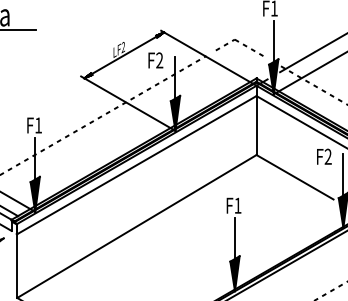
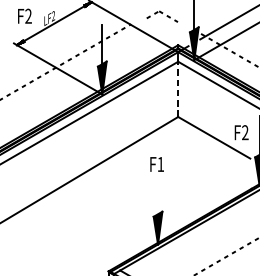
part: (239, 47) -> (162, 16), size x0.7
text: (155, 60) -> (24, 16), moved
line: (256, 125) -> (178, 89), solid -> dashed
text: (324, 156) -> (241, 132), moved
line: (235, 237) -> (158, 194), removed

